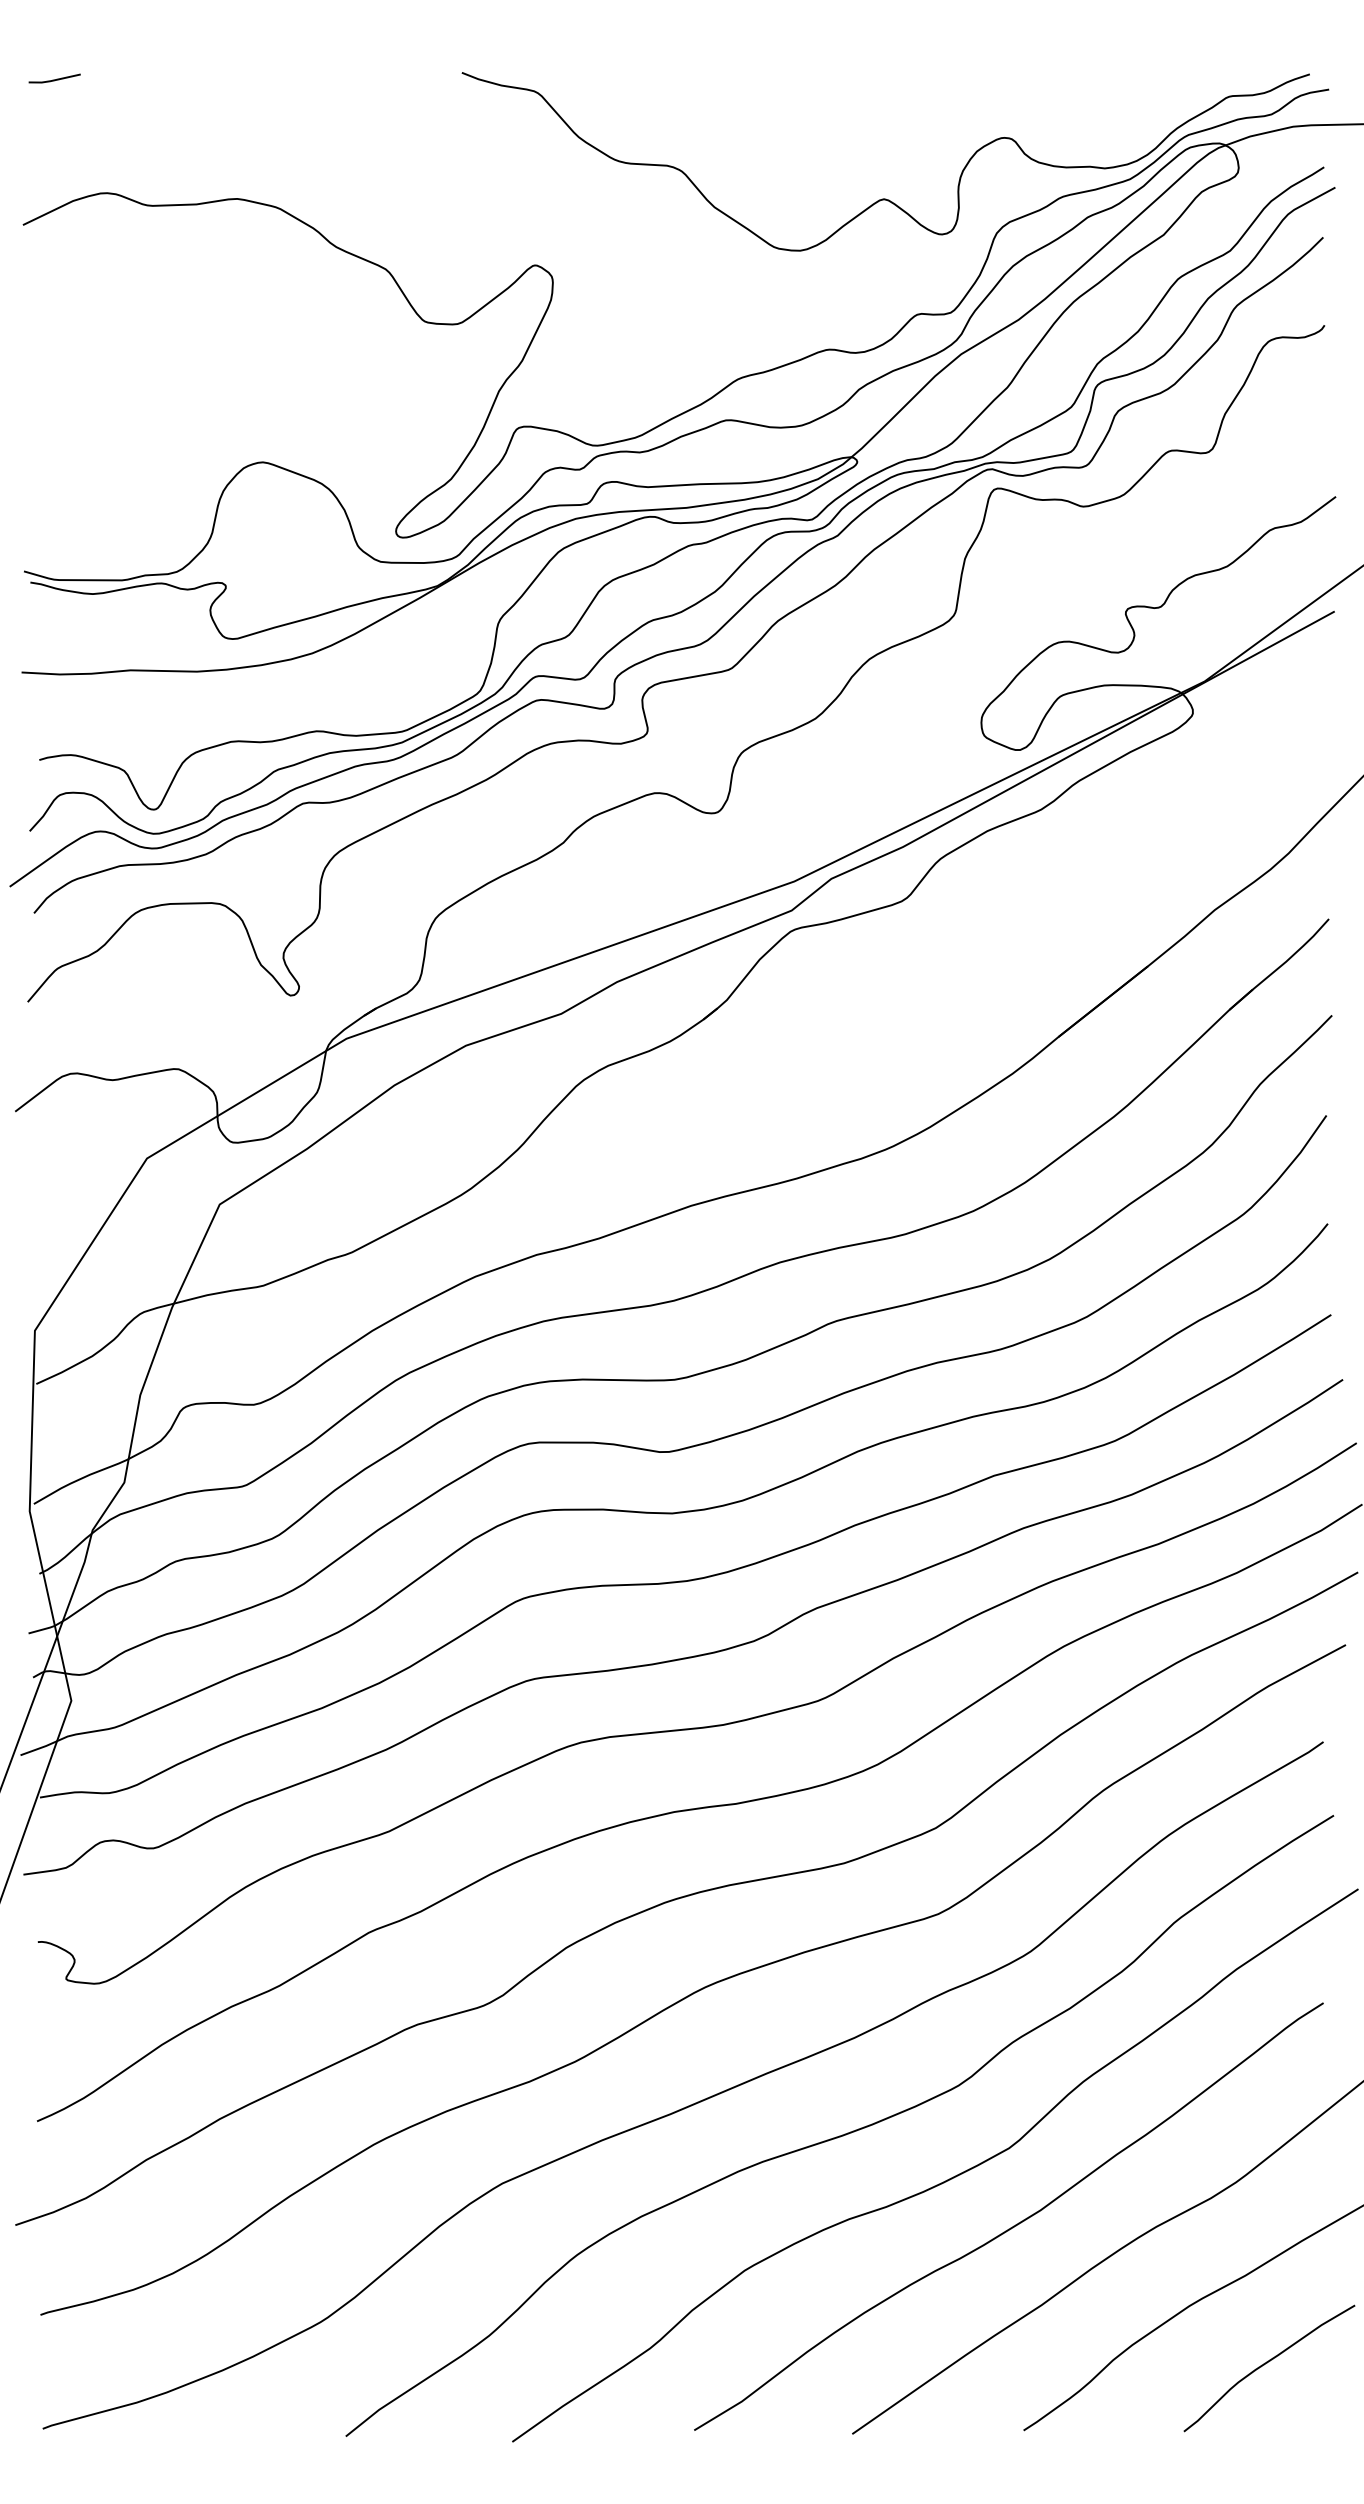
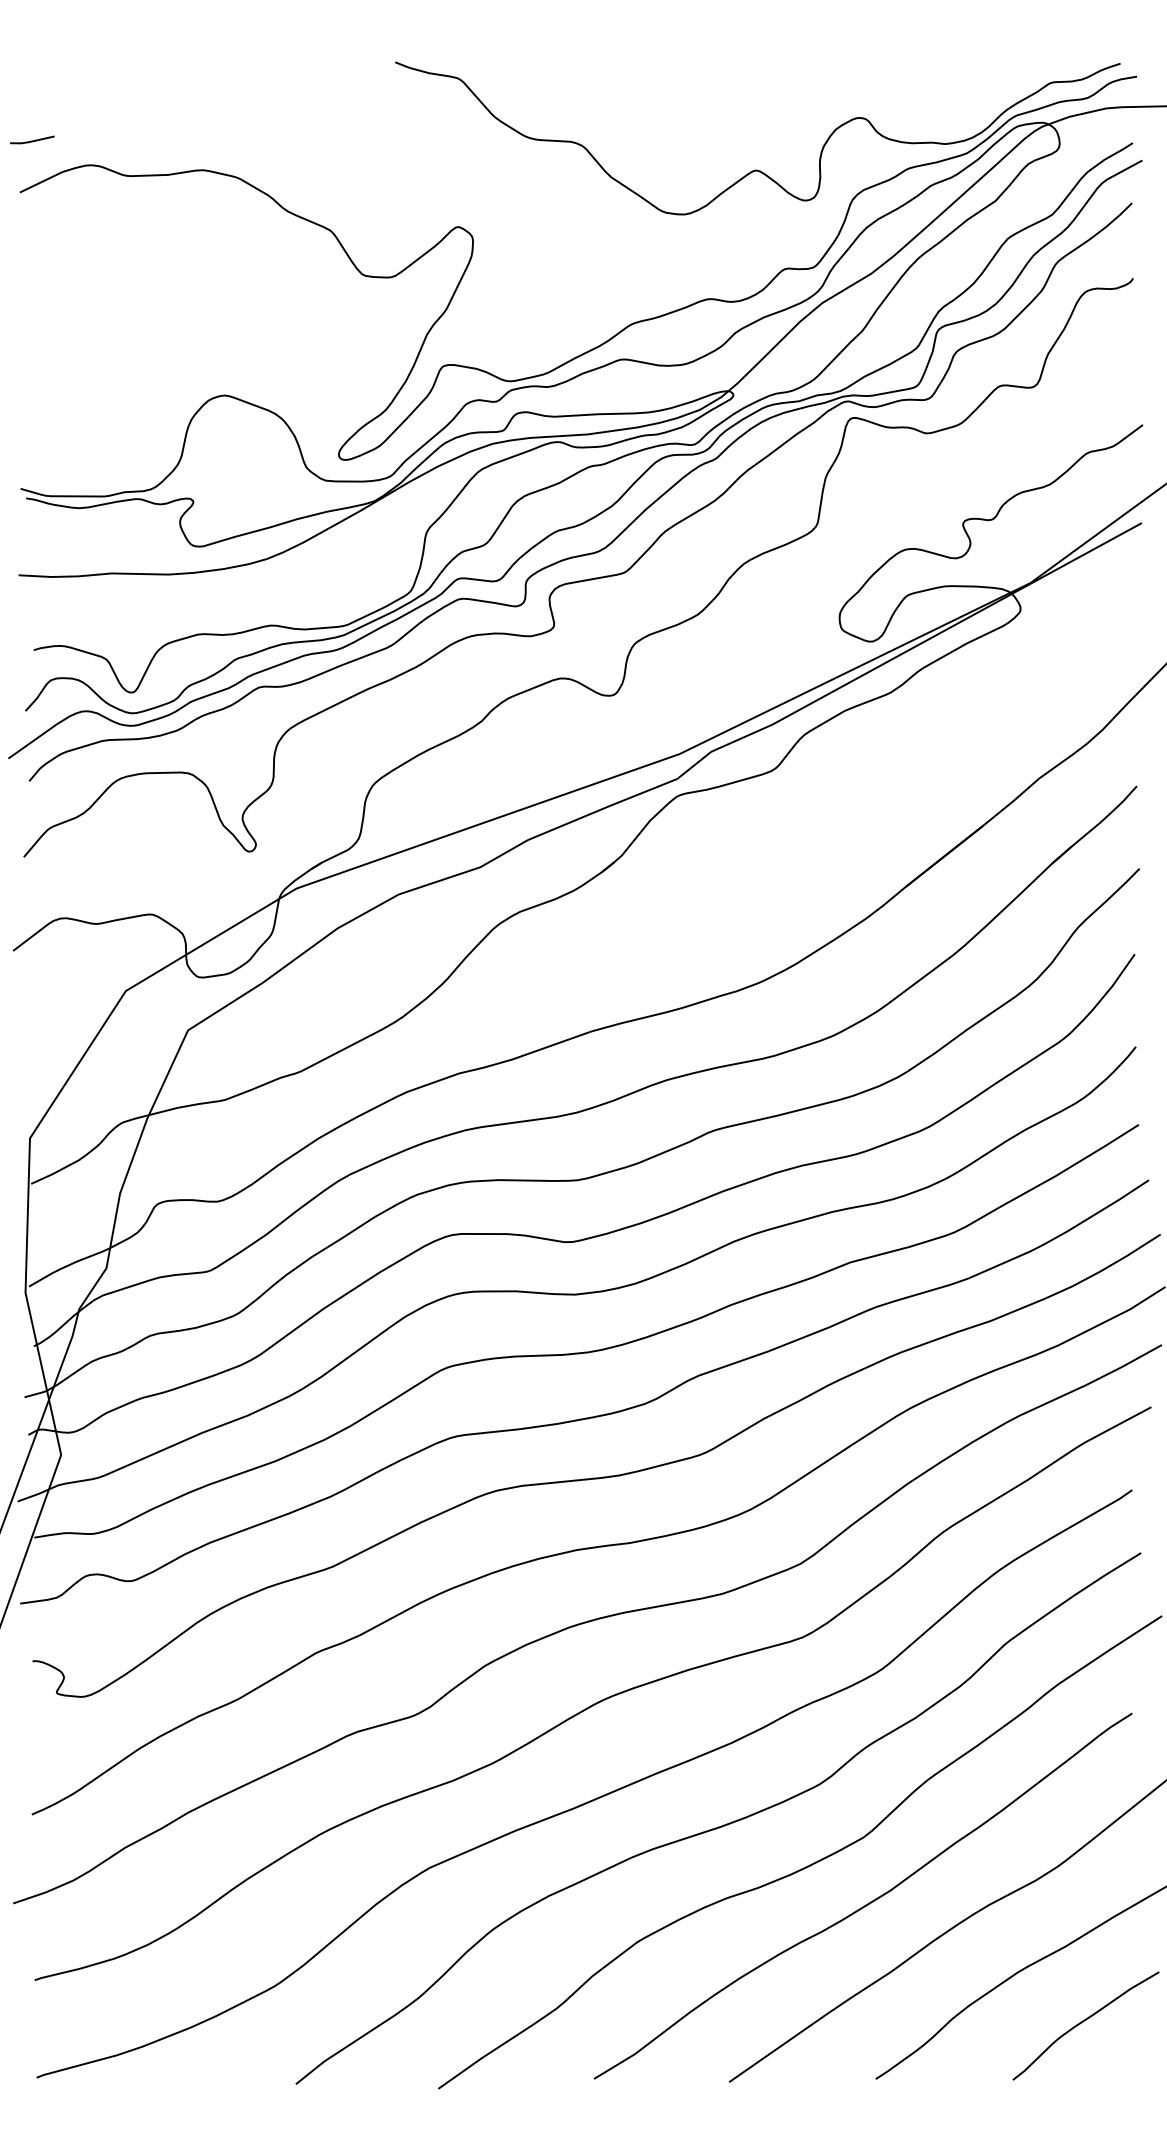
line: (54, 79) -> (32, 140), moved

